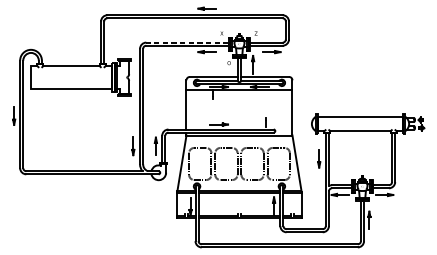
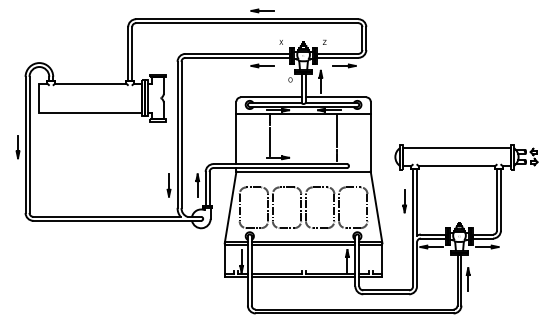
line: (187, 42) -> (237, 53), dashed -> solid
line: (266, 103) -> (337, 130), added
line: (213, 111) -> (270, 141), added

